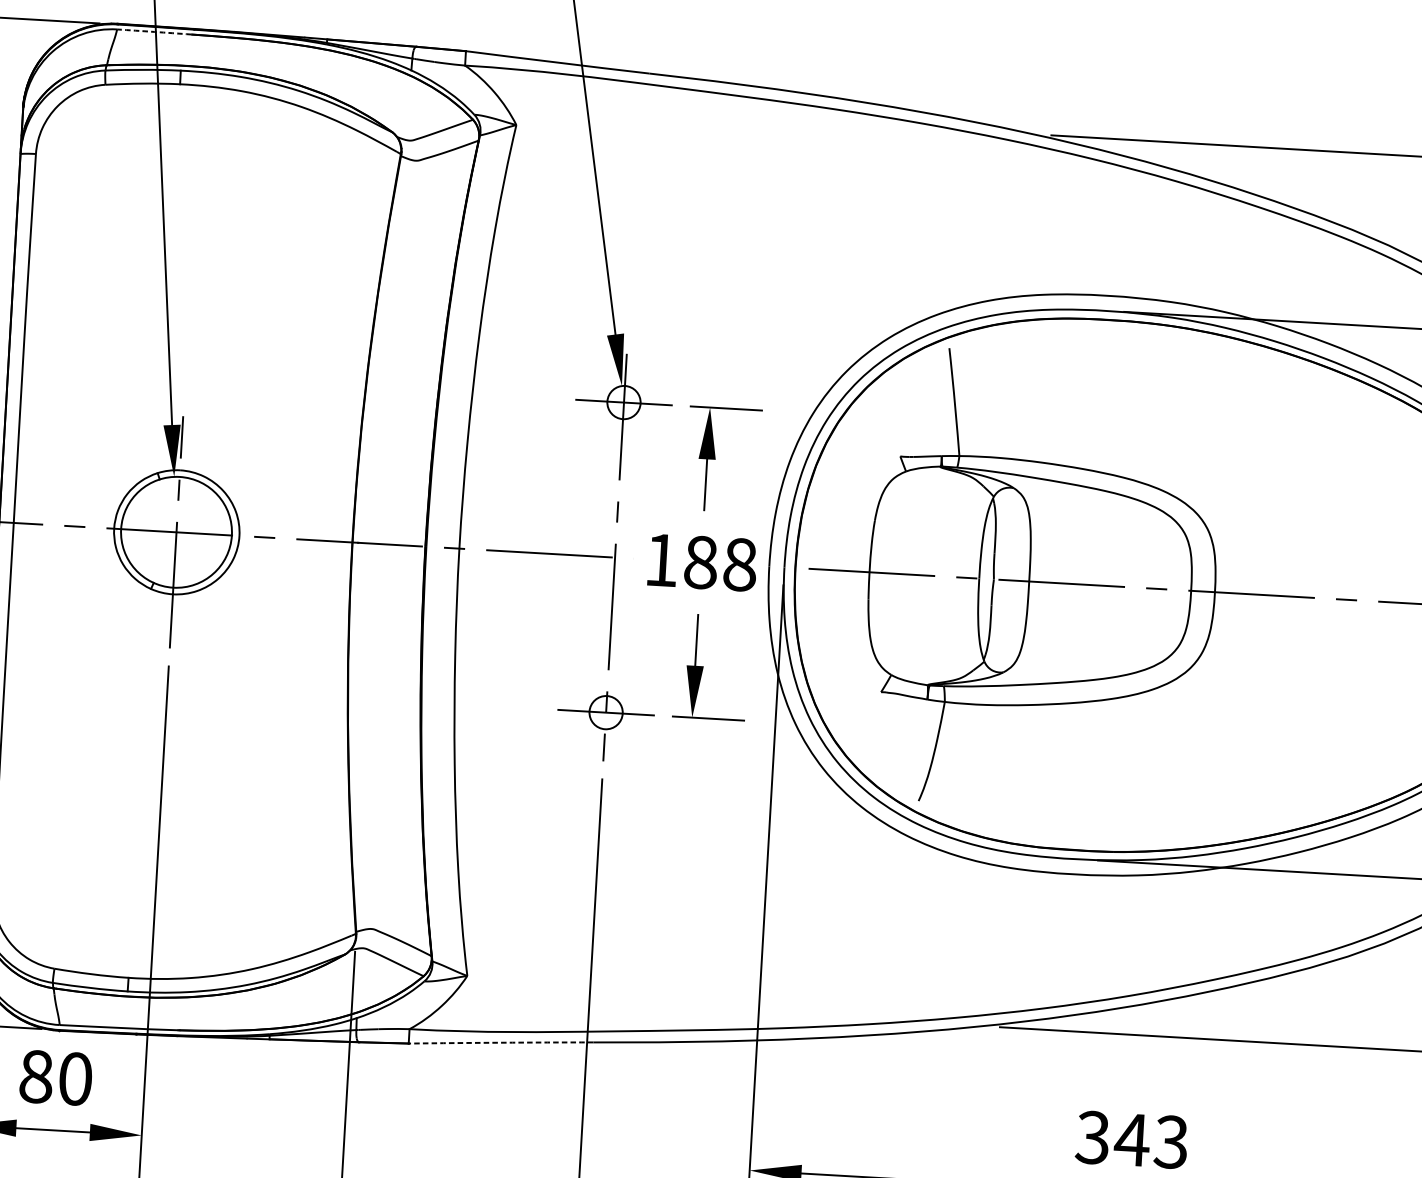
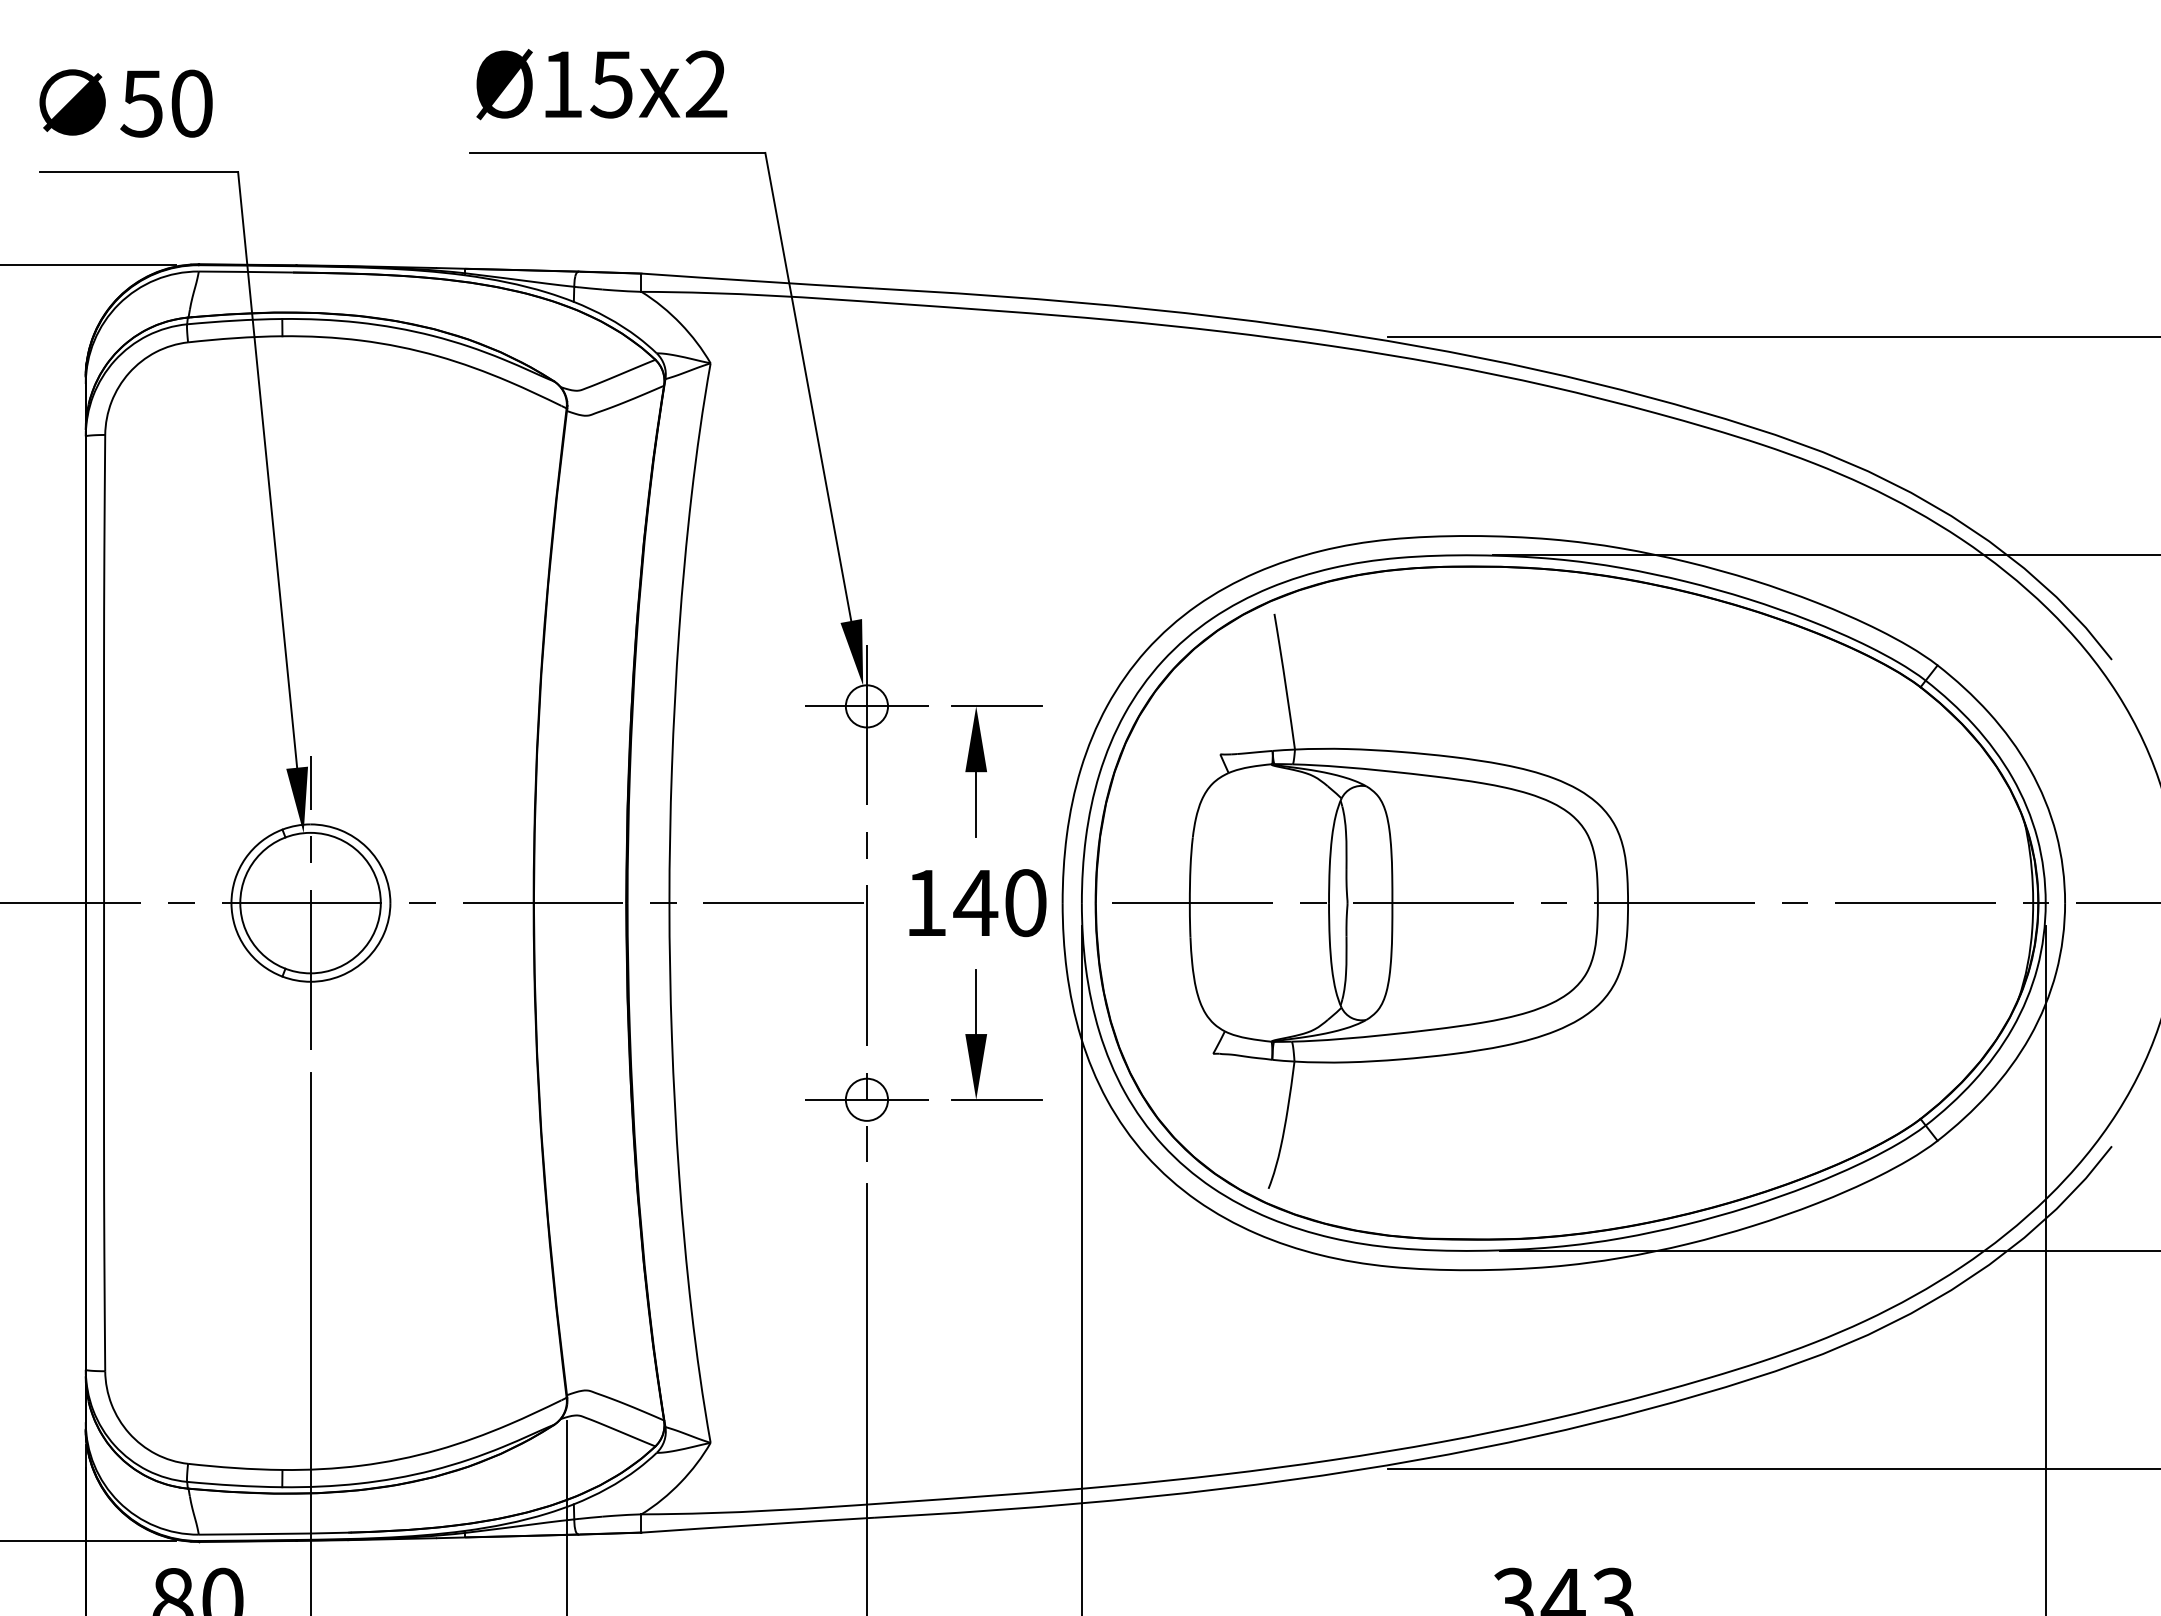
arc: (153, 31) -> (245, 271), dashed -> solid
text: (719, 563) -> (999, 903), 188 -> 140
arc: (501, 1042) -> (758, 1524), dashed -> solid

